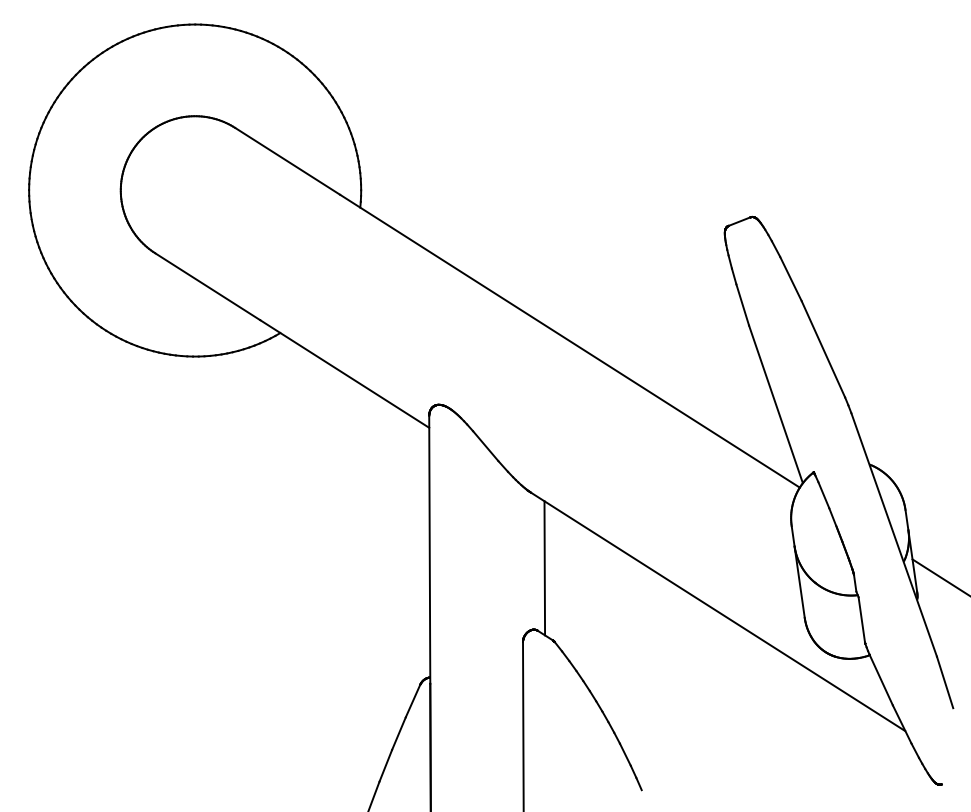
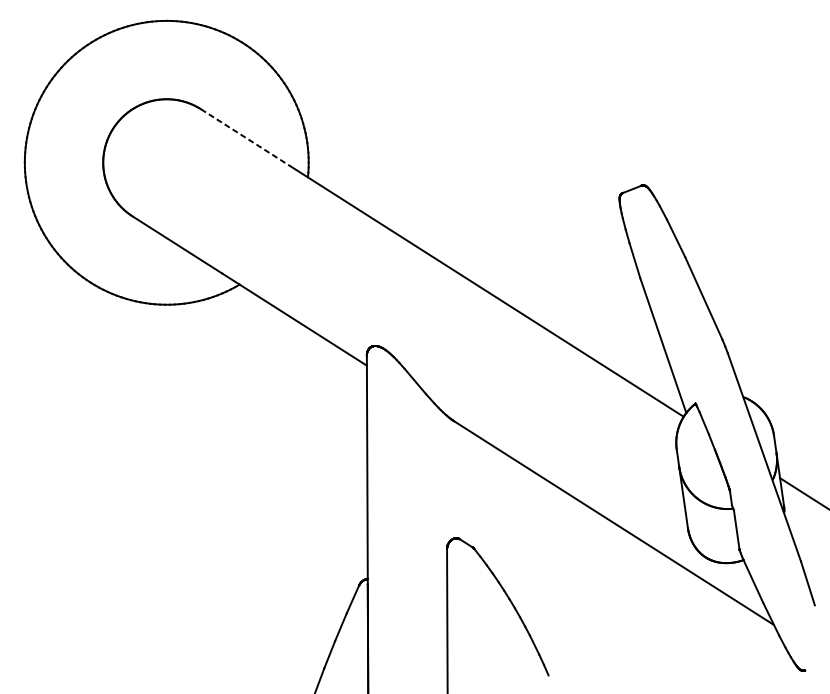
line: (288, 161) -> (246, 137), solid -> dashed
line: (544, 568) -> (465, 485), removed

